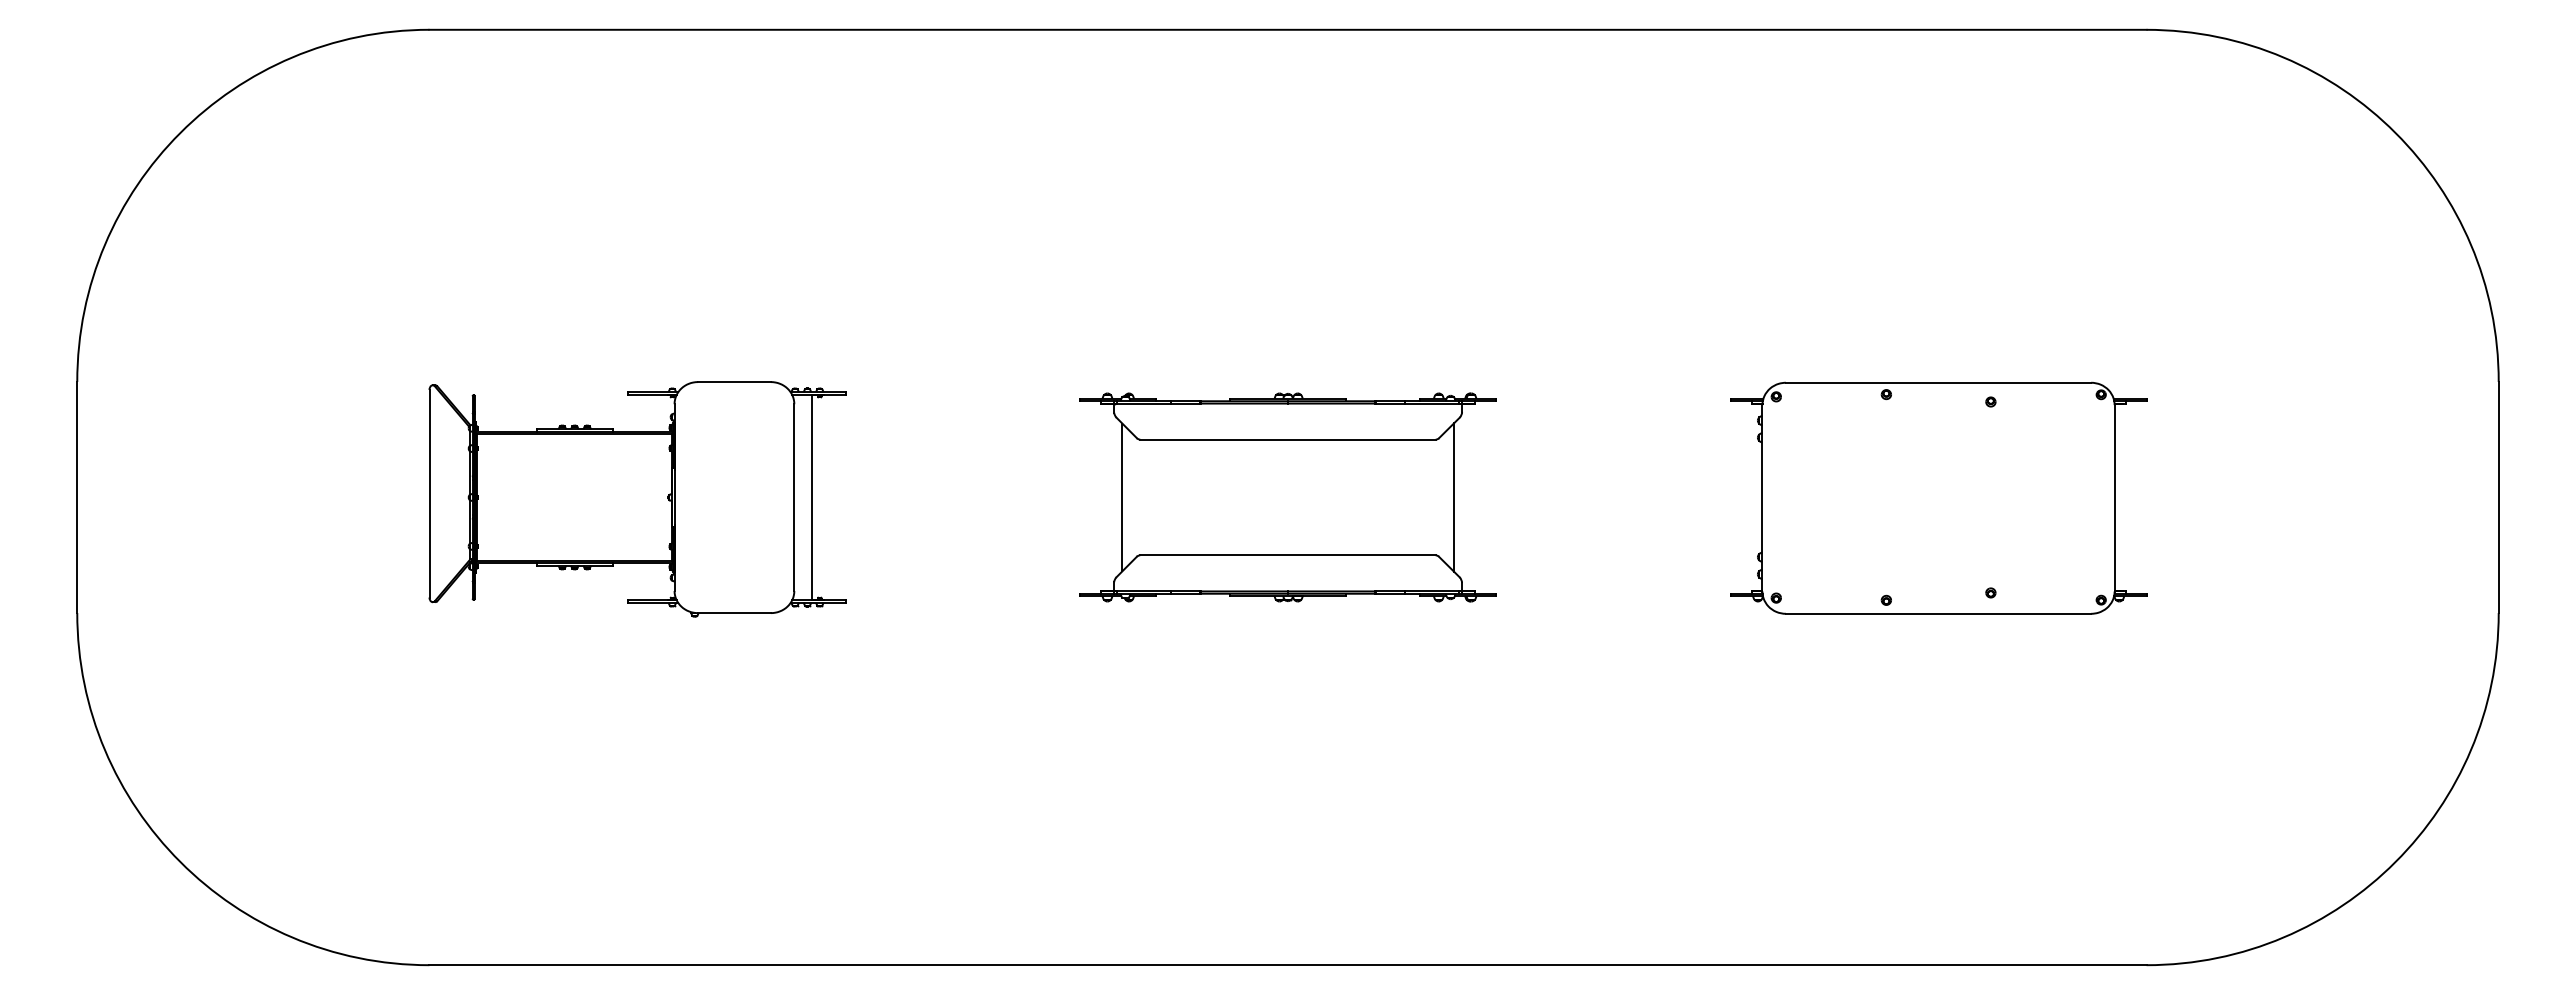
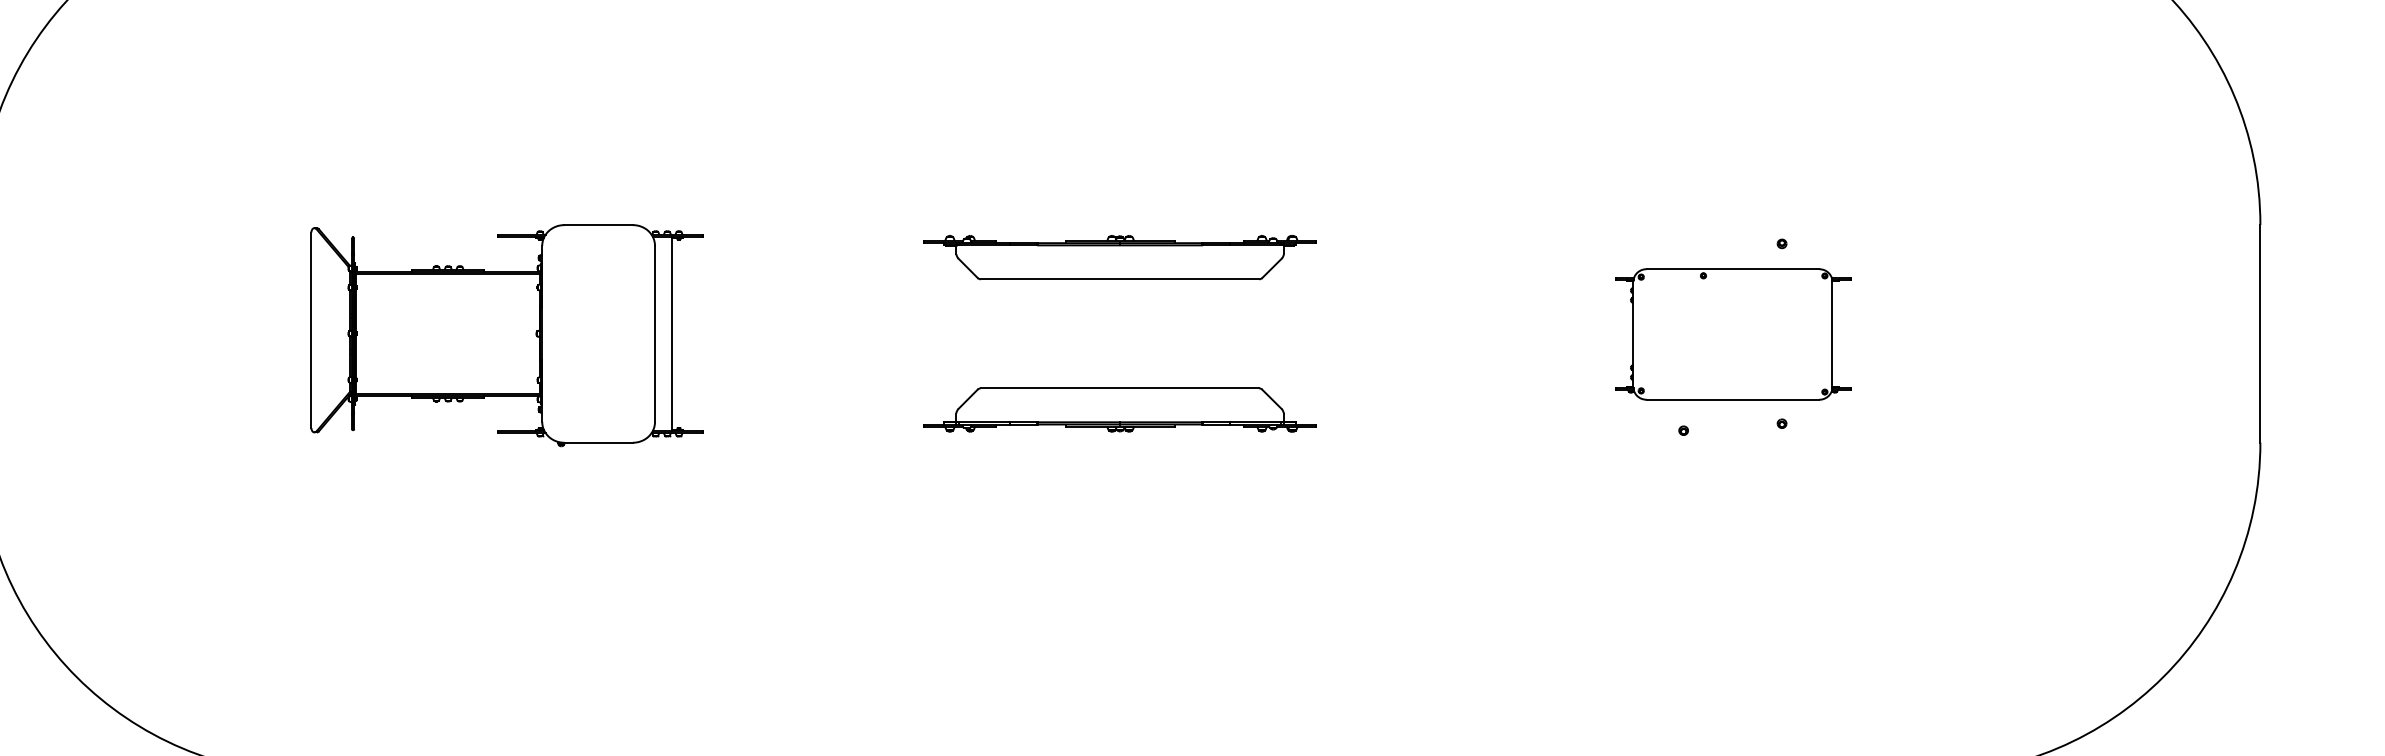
line: (1122, 497) -> (964, 333), removed
line: (1453, 497) -> (1275, 333), removed
part: (1938, 497) -> (1732, 333), size x0.6

